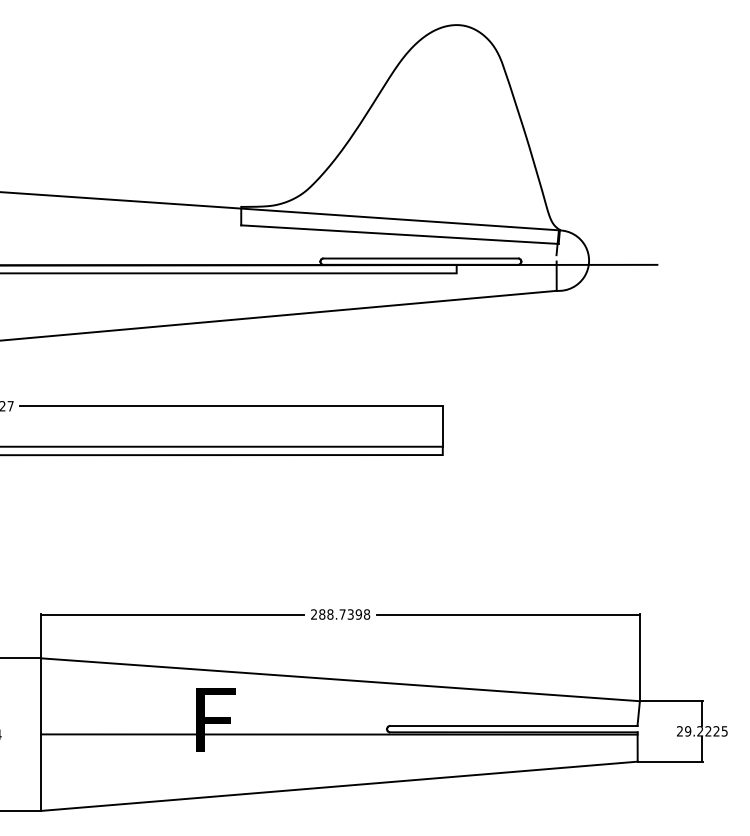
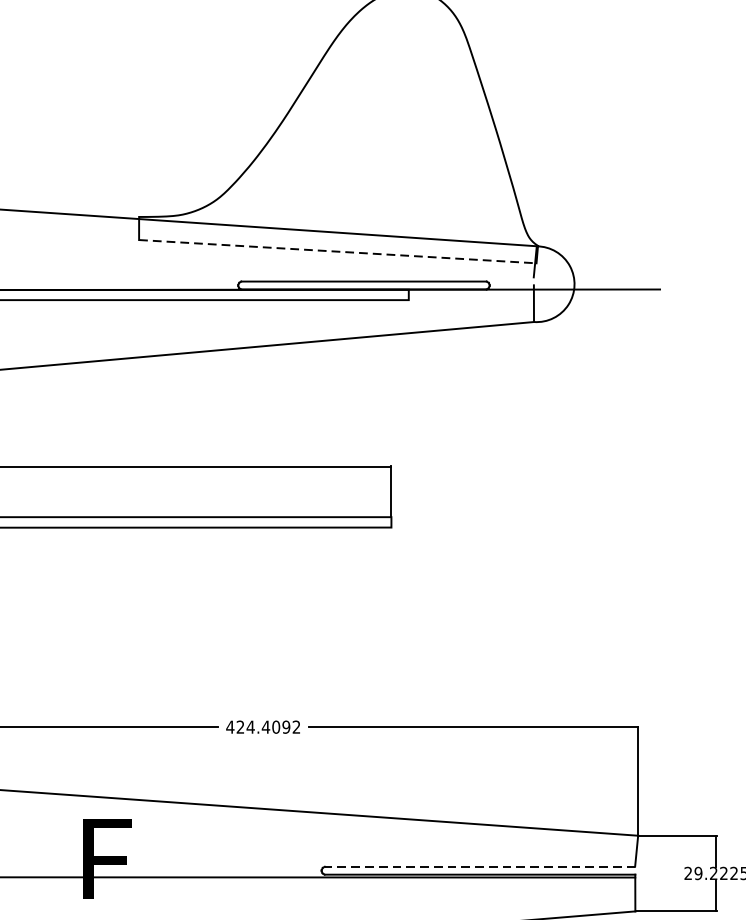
line: (400, 234) -> (338, 251), solid -> dashed
text: (340, 614) -> (263, 727), 288.7398 -> 424.4092
line: (513, 726) -> (479, 867), solid -> dashed

